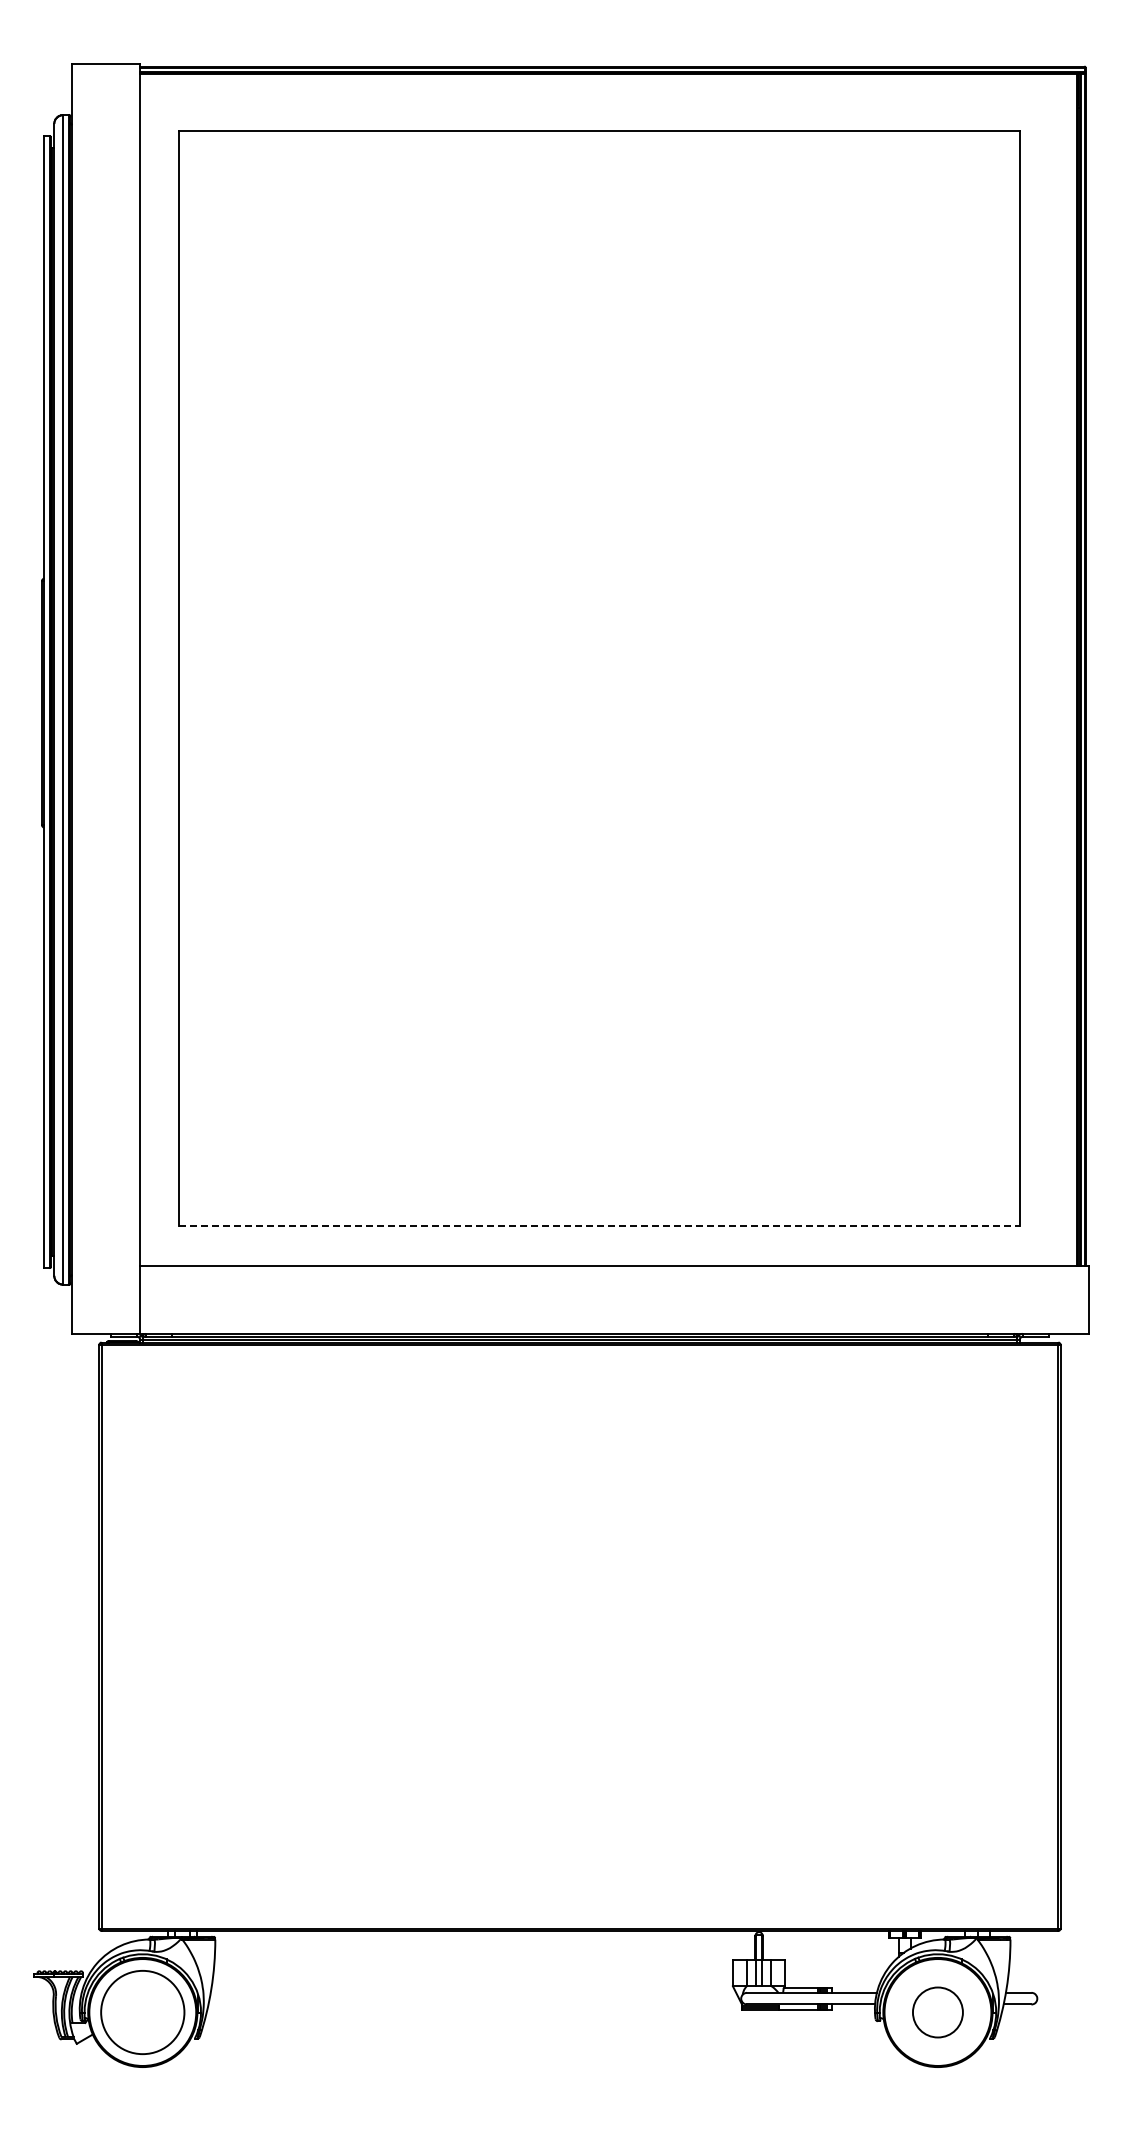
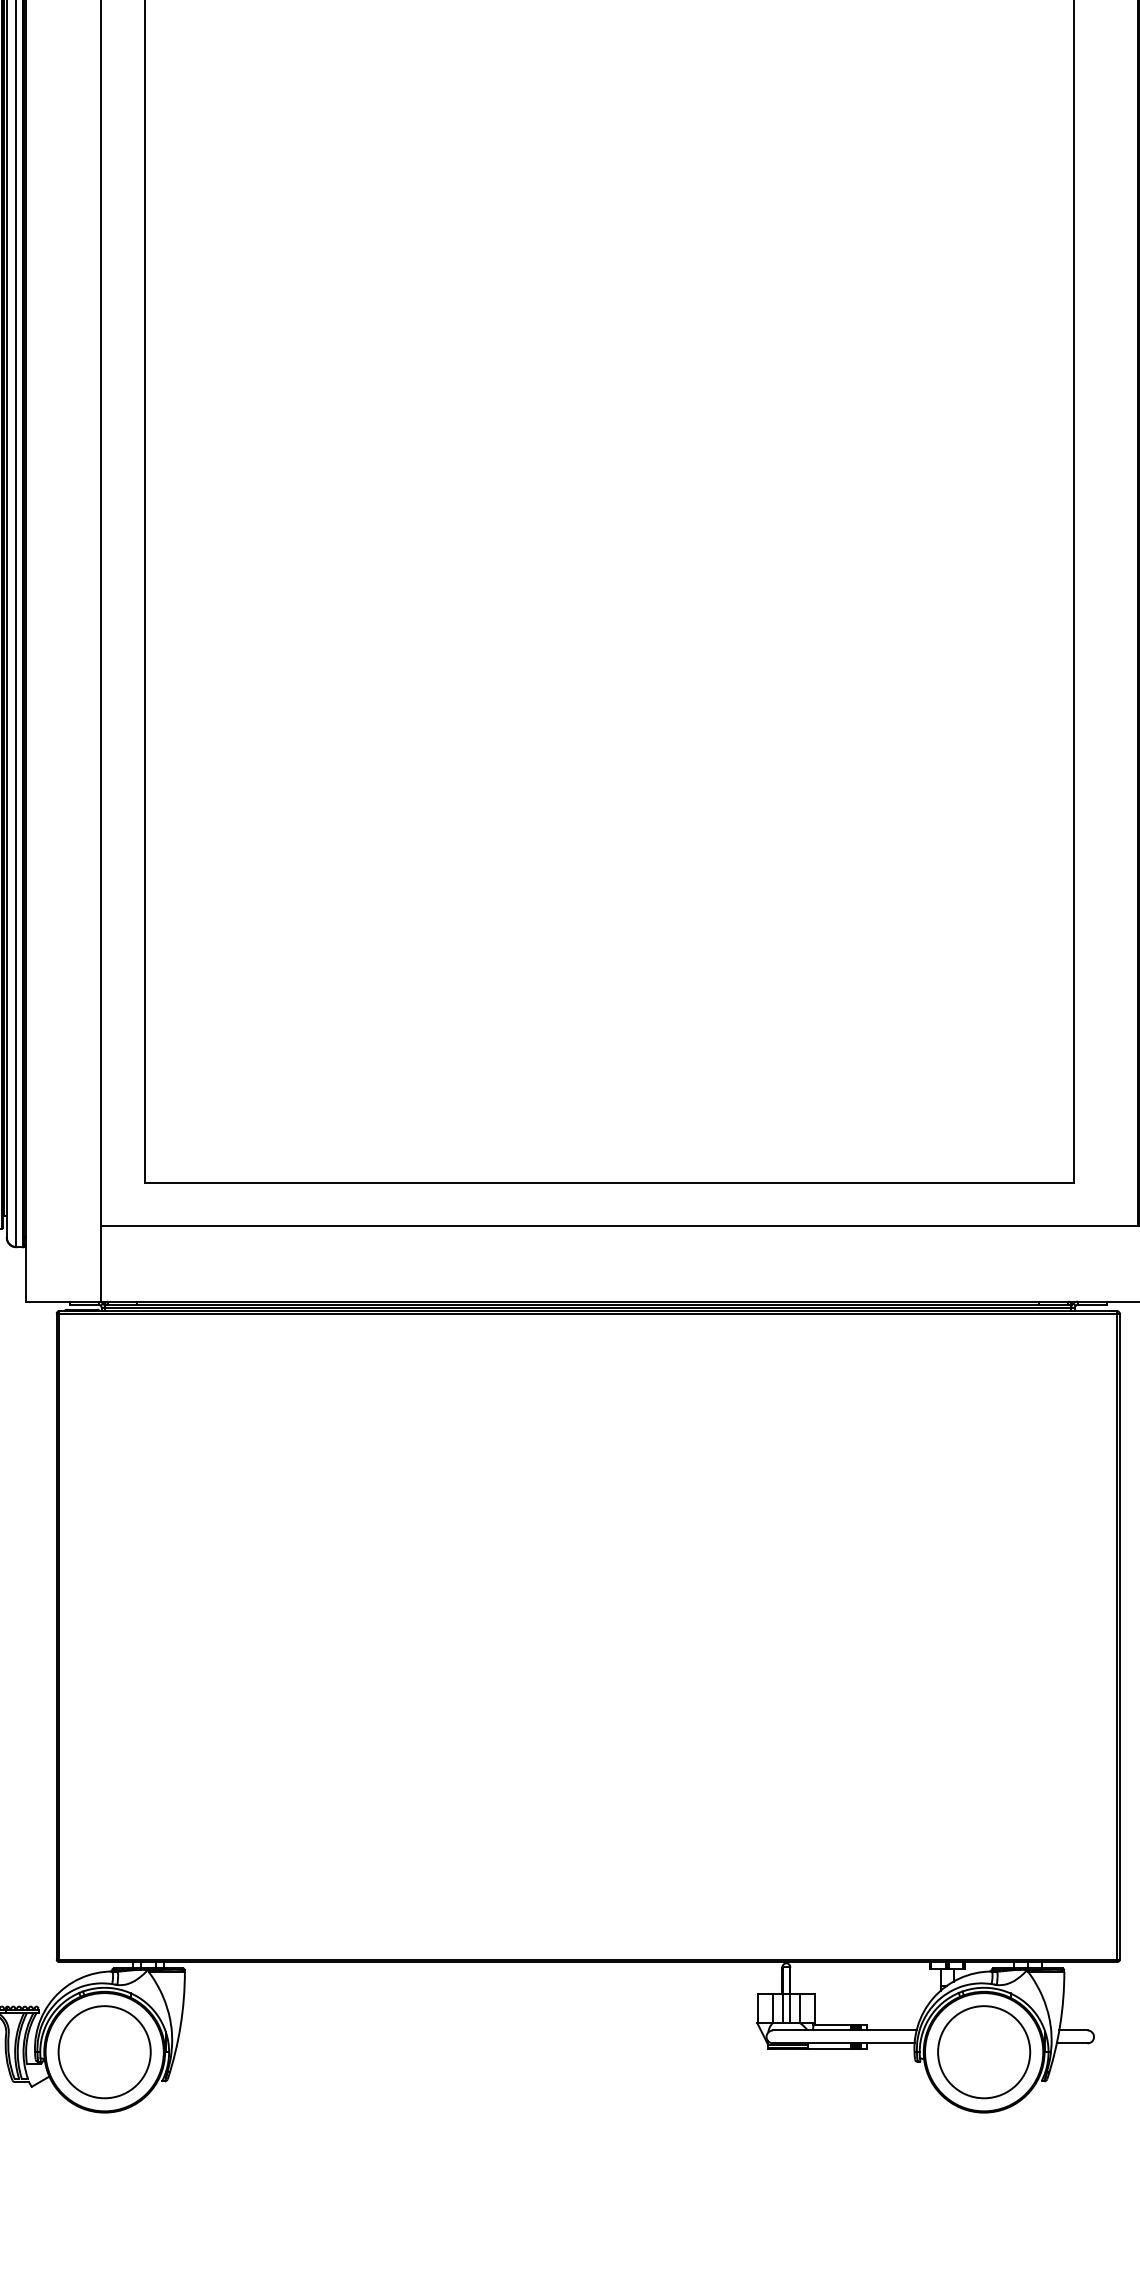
line: (599, 1226) -> (609, 1182), dashed -> solid
circle: (937, 2012) -> (983, 2052), size x1.67

